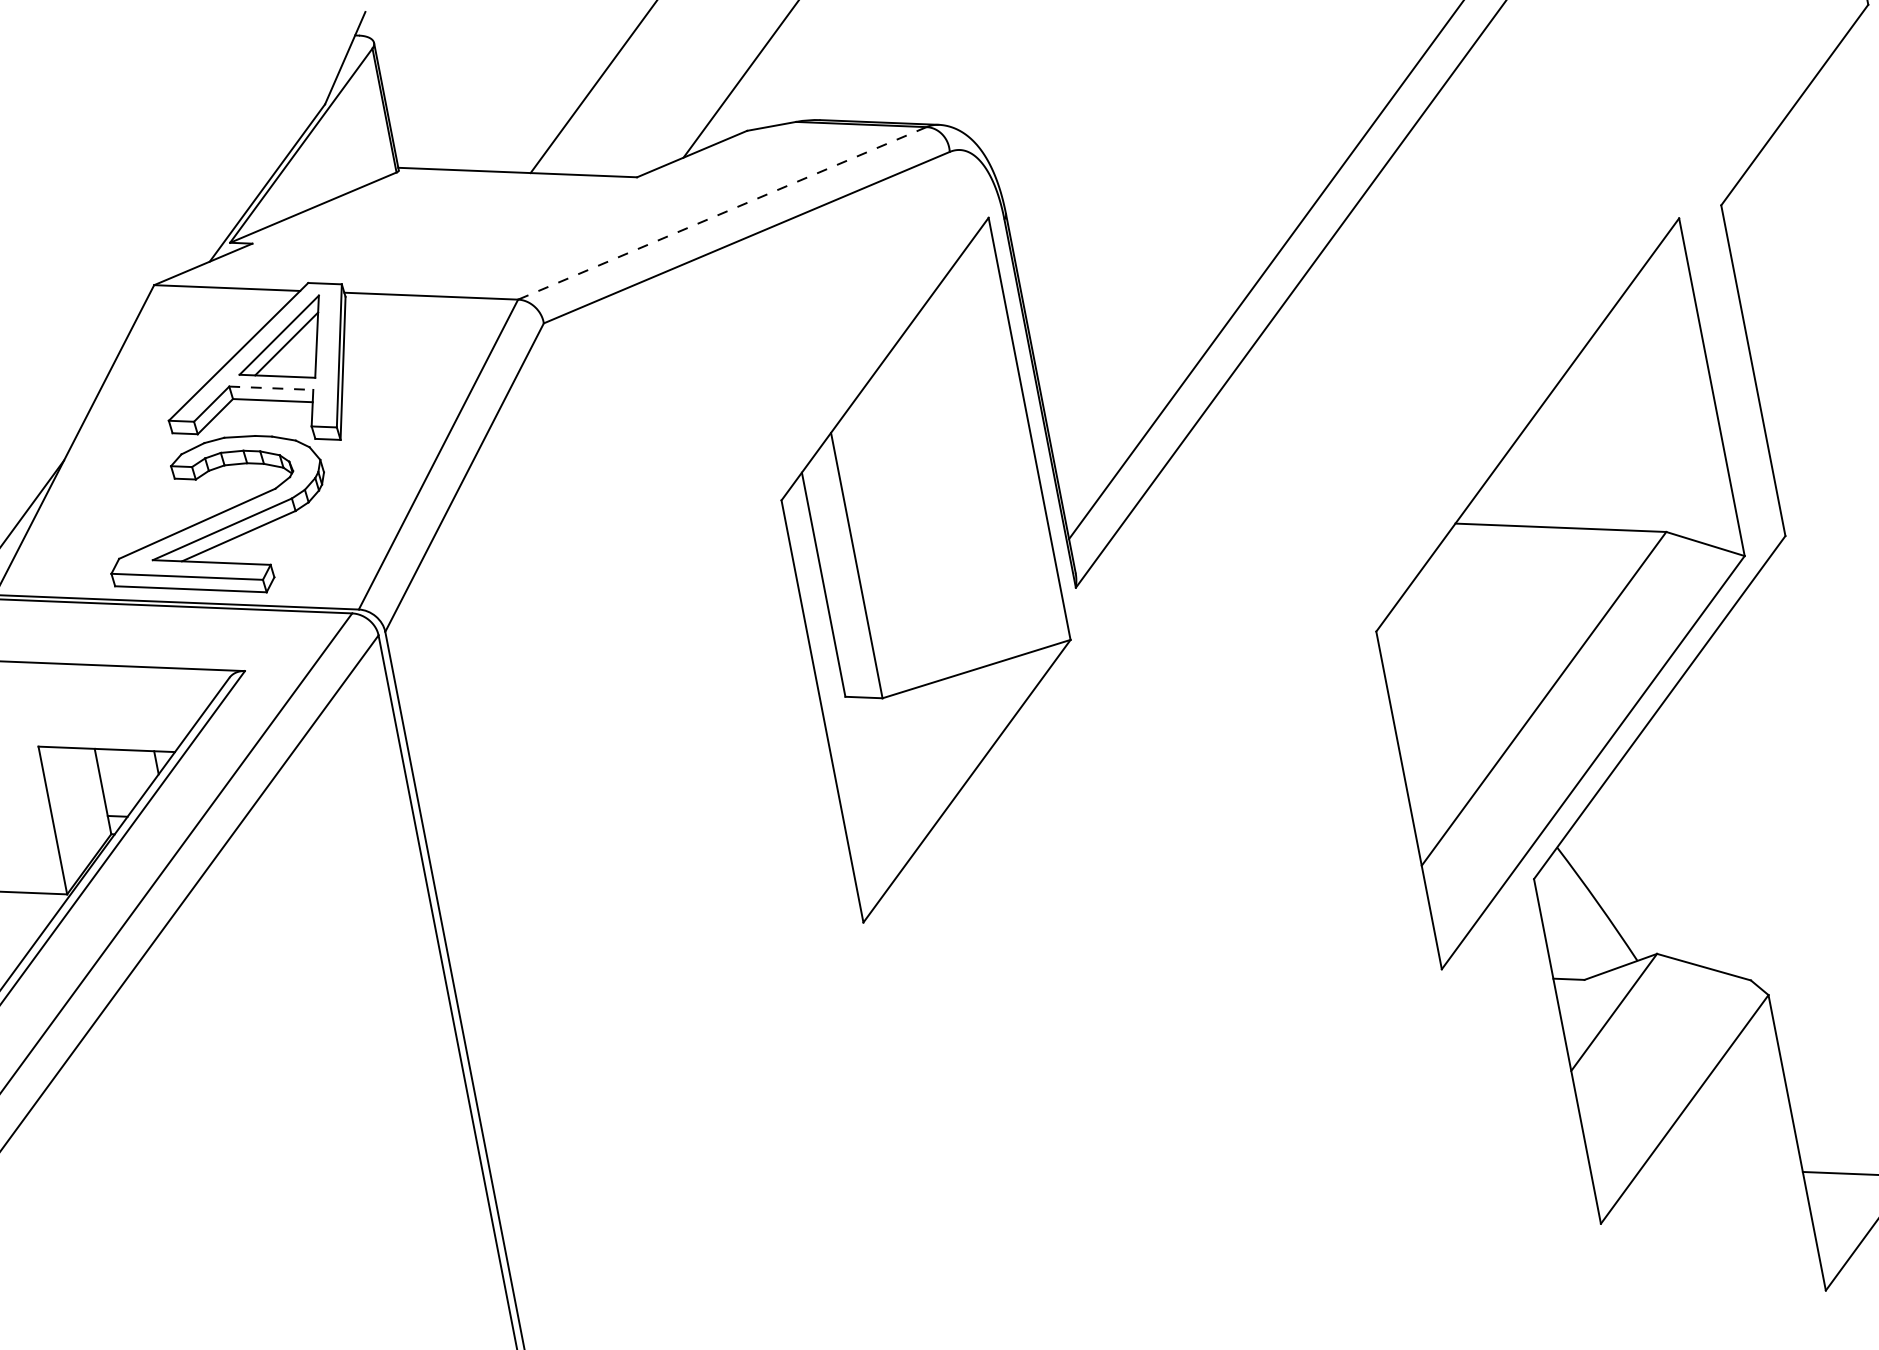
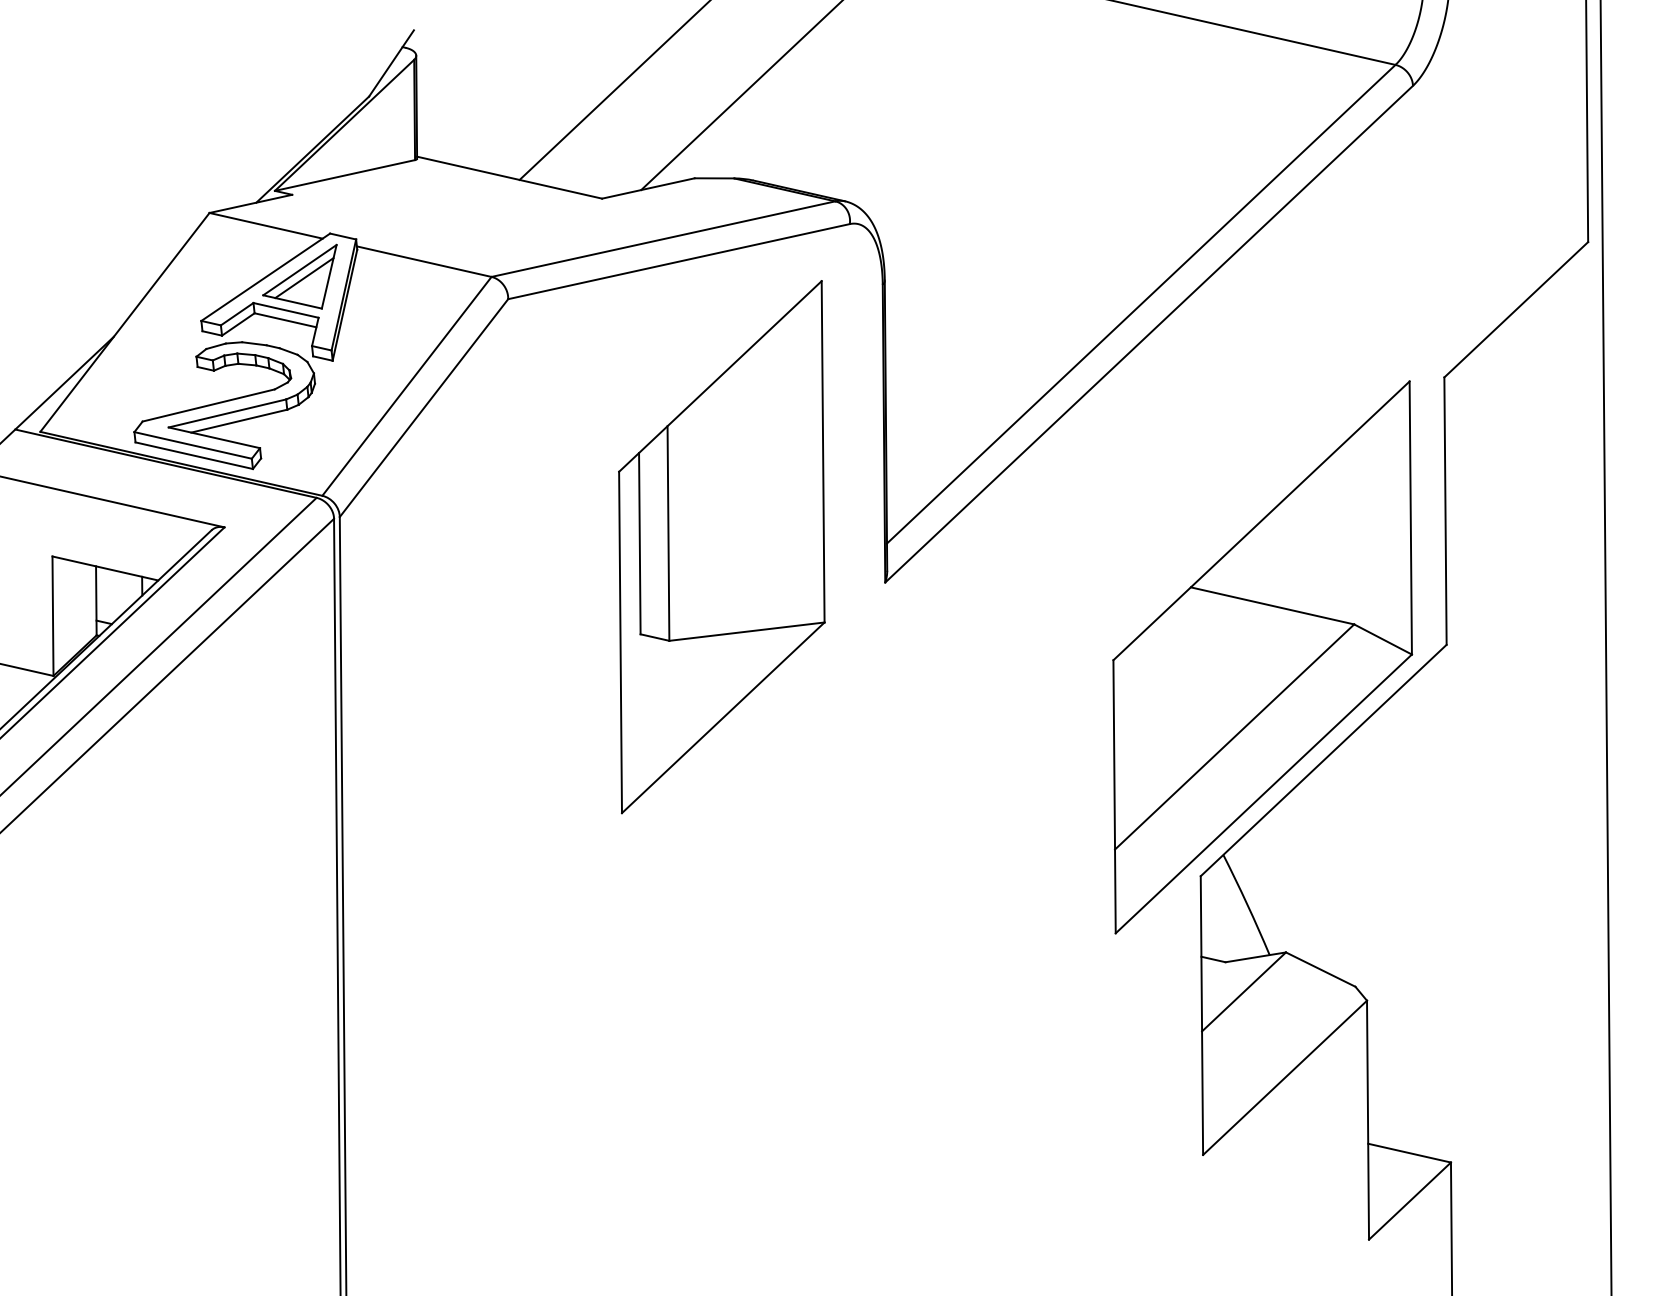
line: (721, 214) -> (662, 239), dashed -> solid
line: (271, 388) -> (286, 310), dashed -> solid
part: (925, 570) -> (721, 547), moved

